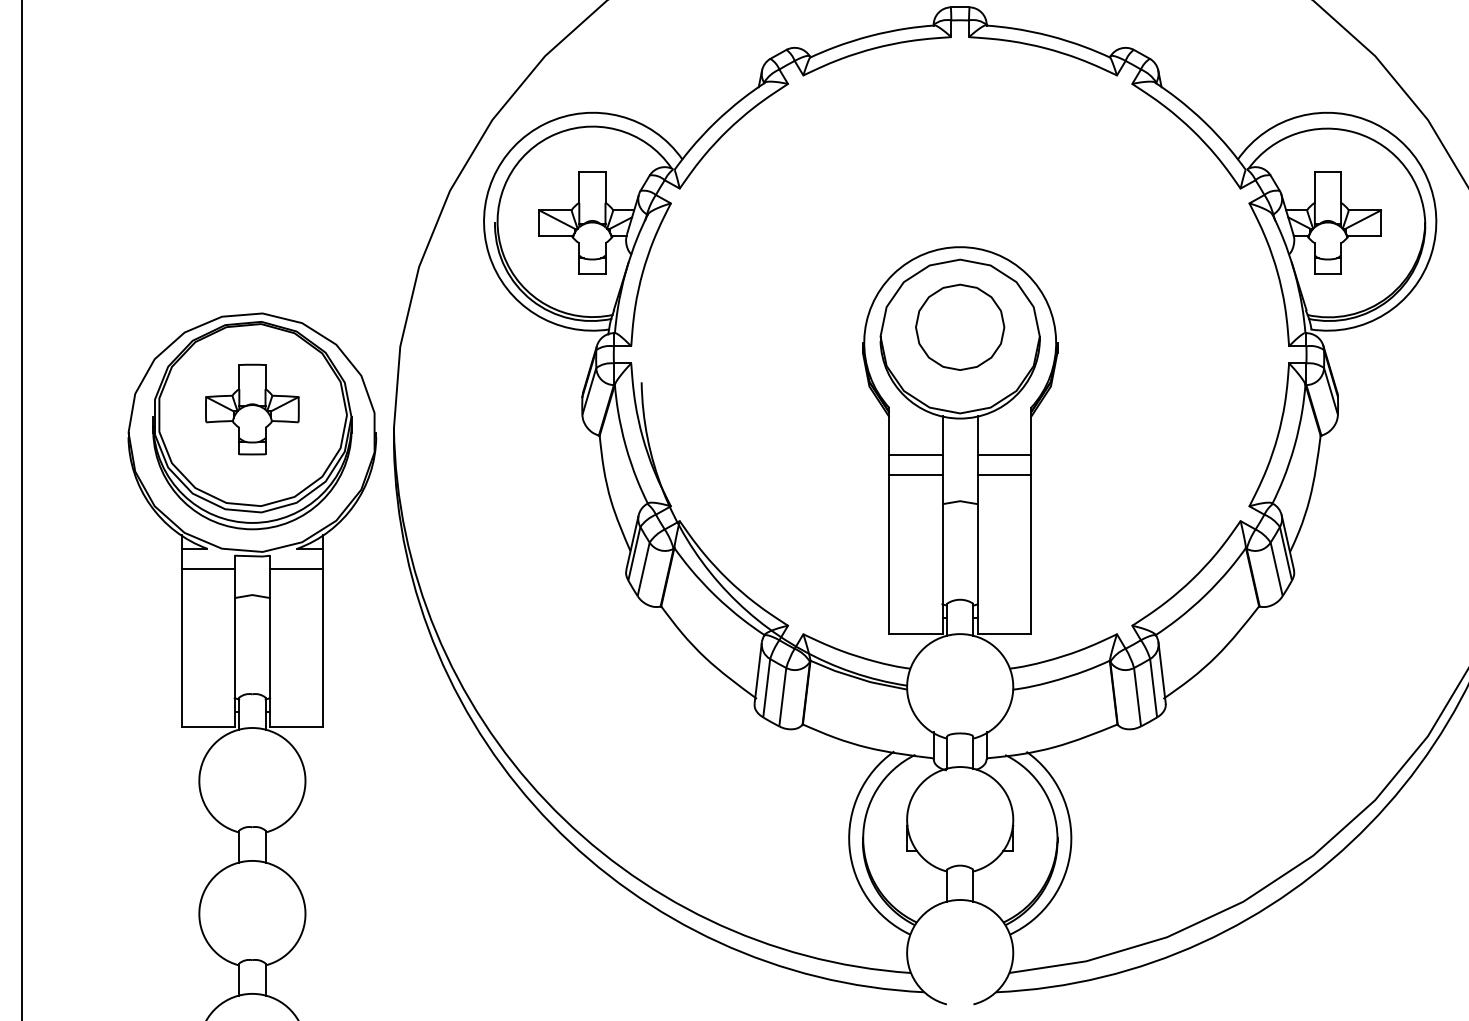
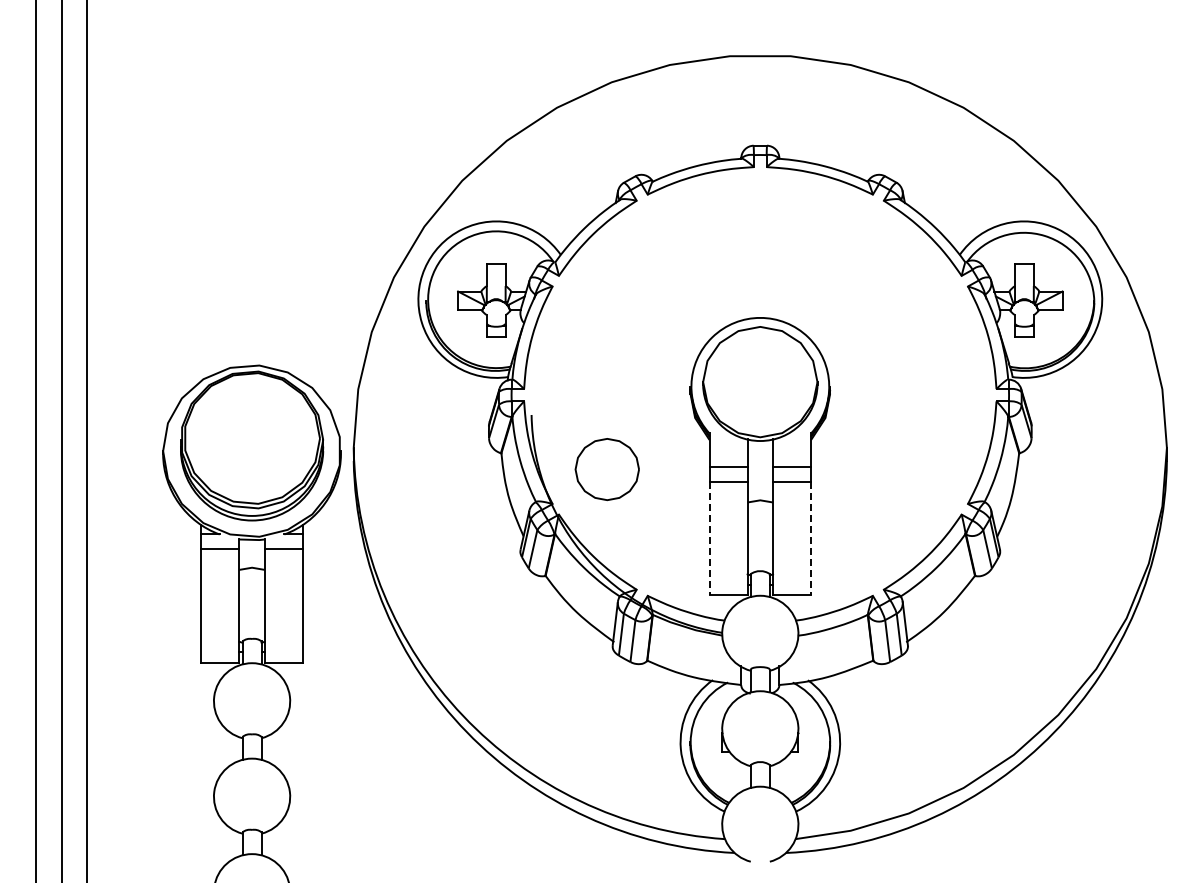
part: (959, 327) -> (606, 469), moved
part: (251, 409) -> (251, 434), removed
line: (889, 554) -> (709, 538), solid -> dashed
line: (1031, 554) -> (811, 538), solid -> dashed

